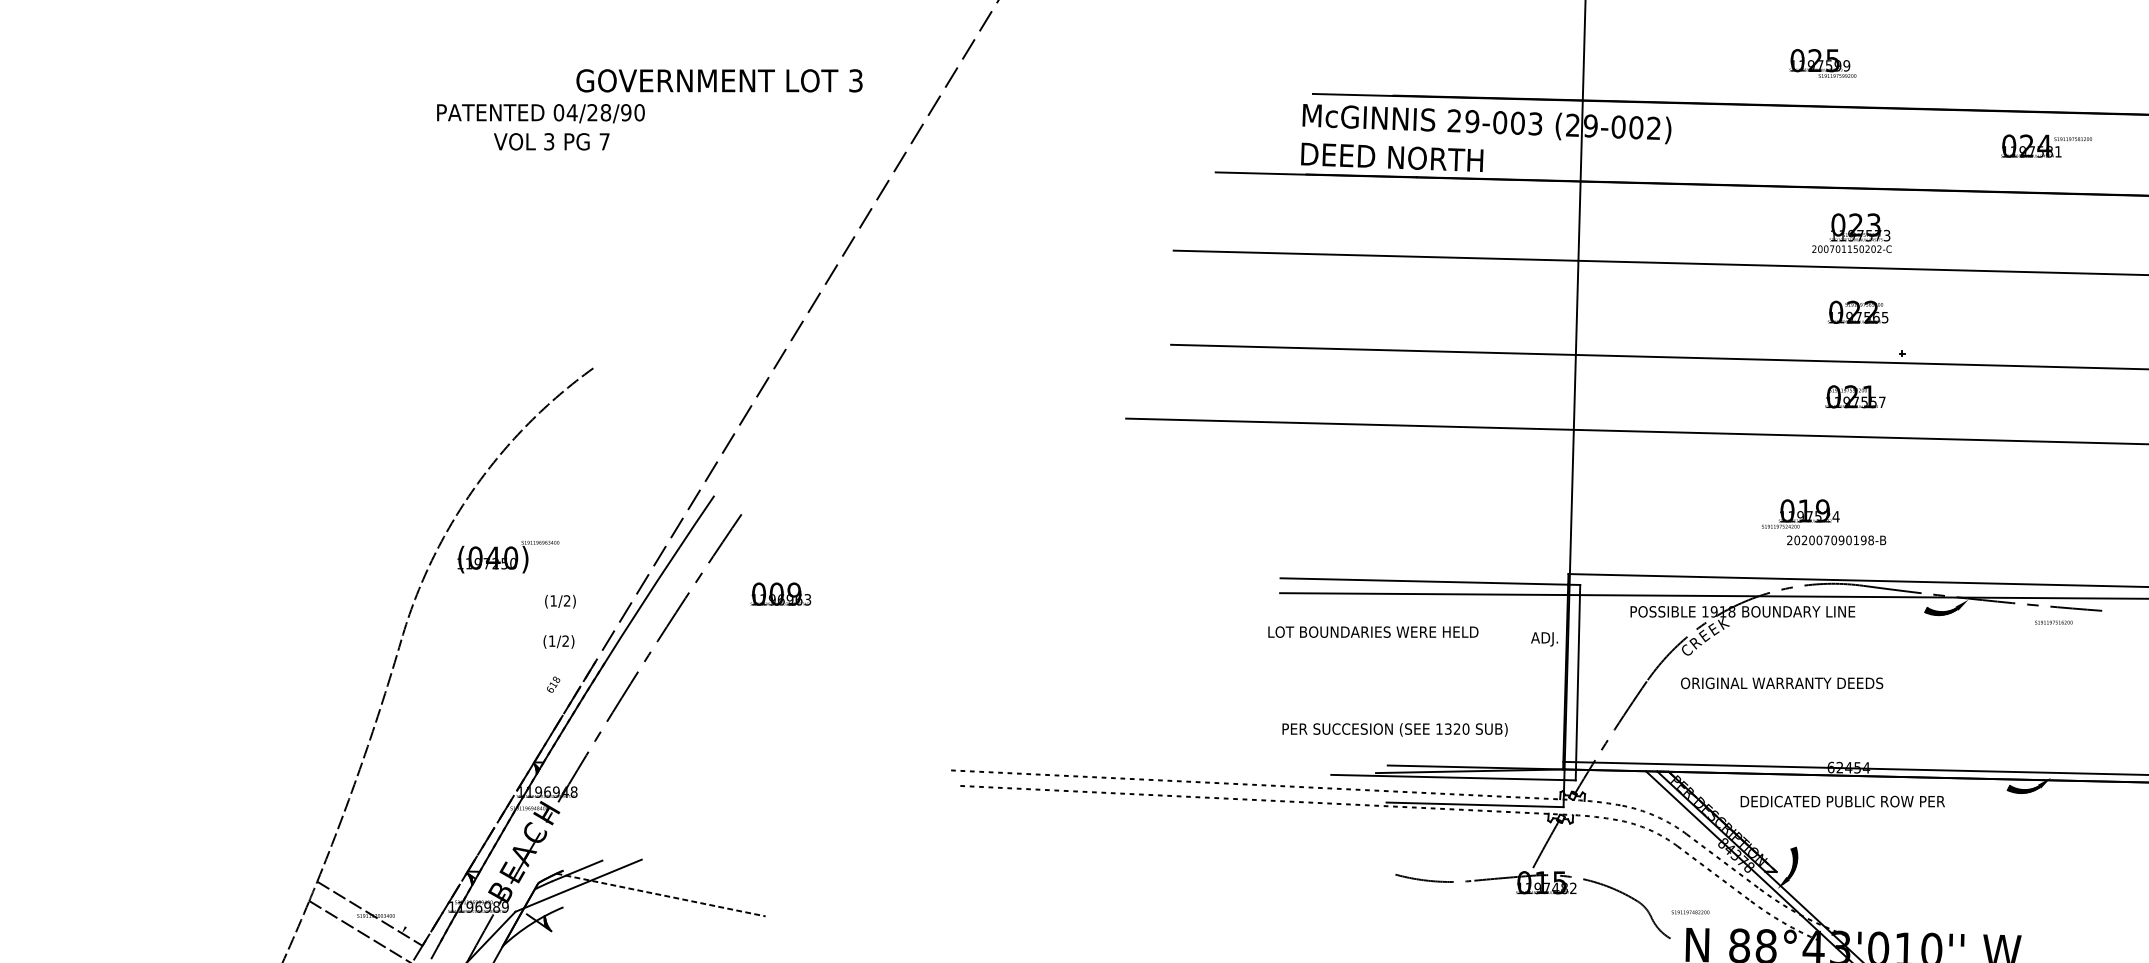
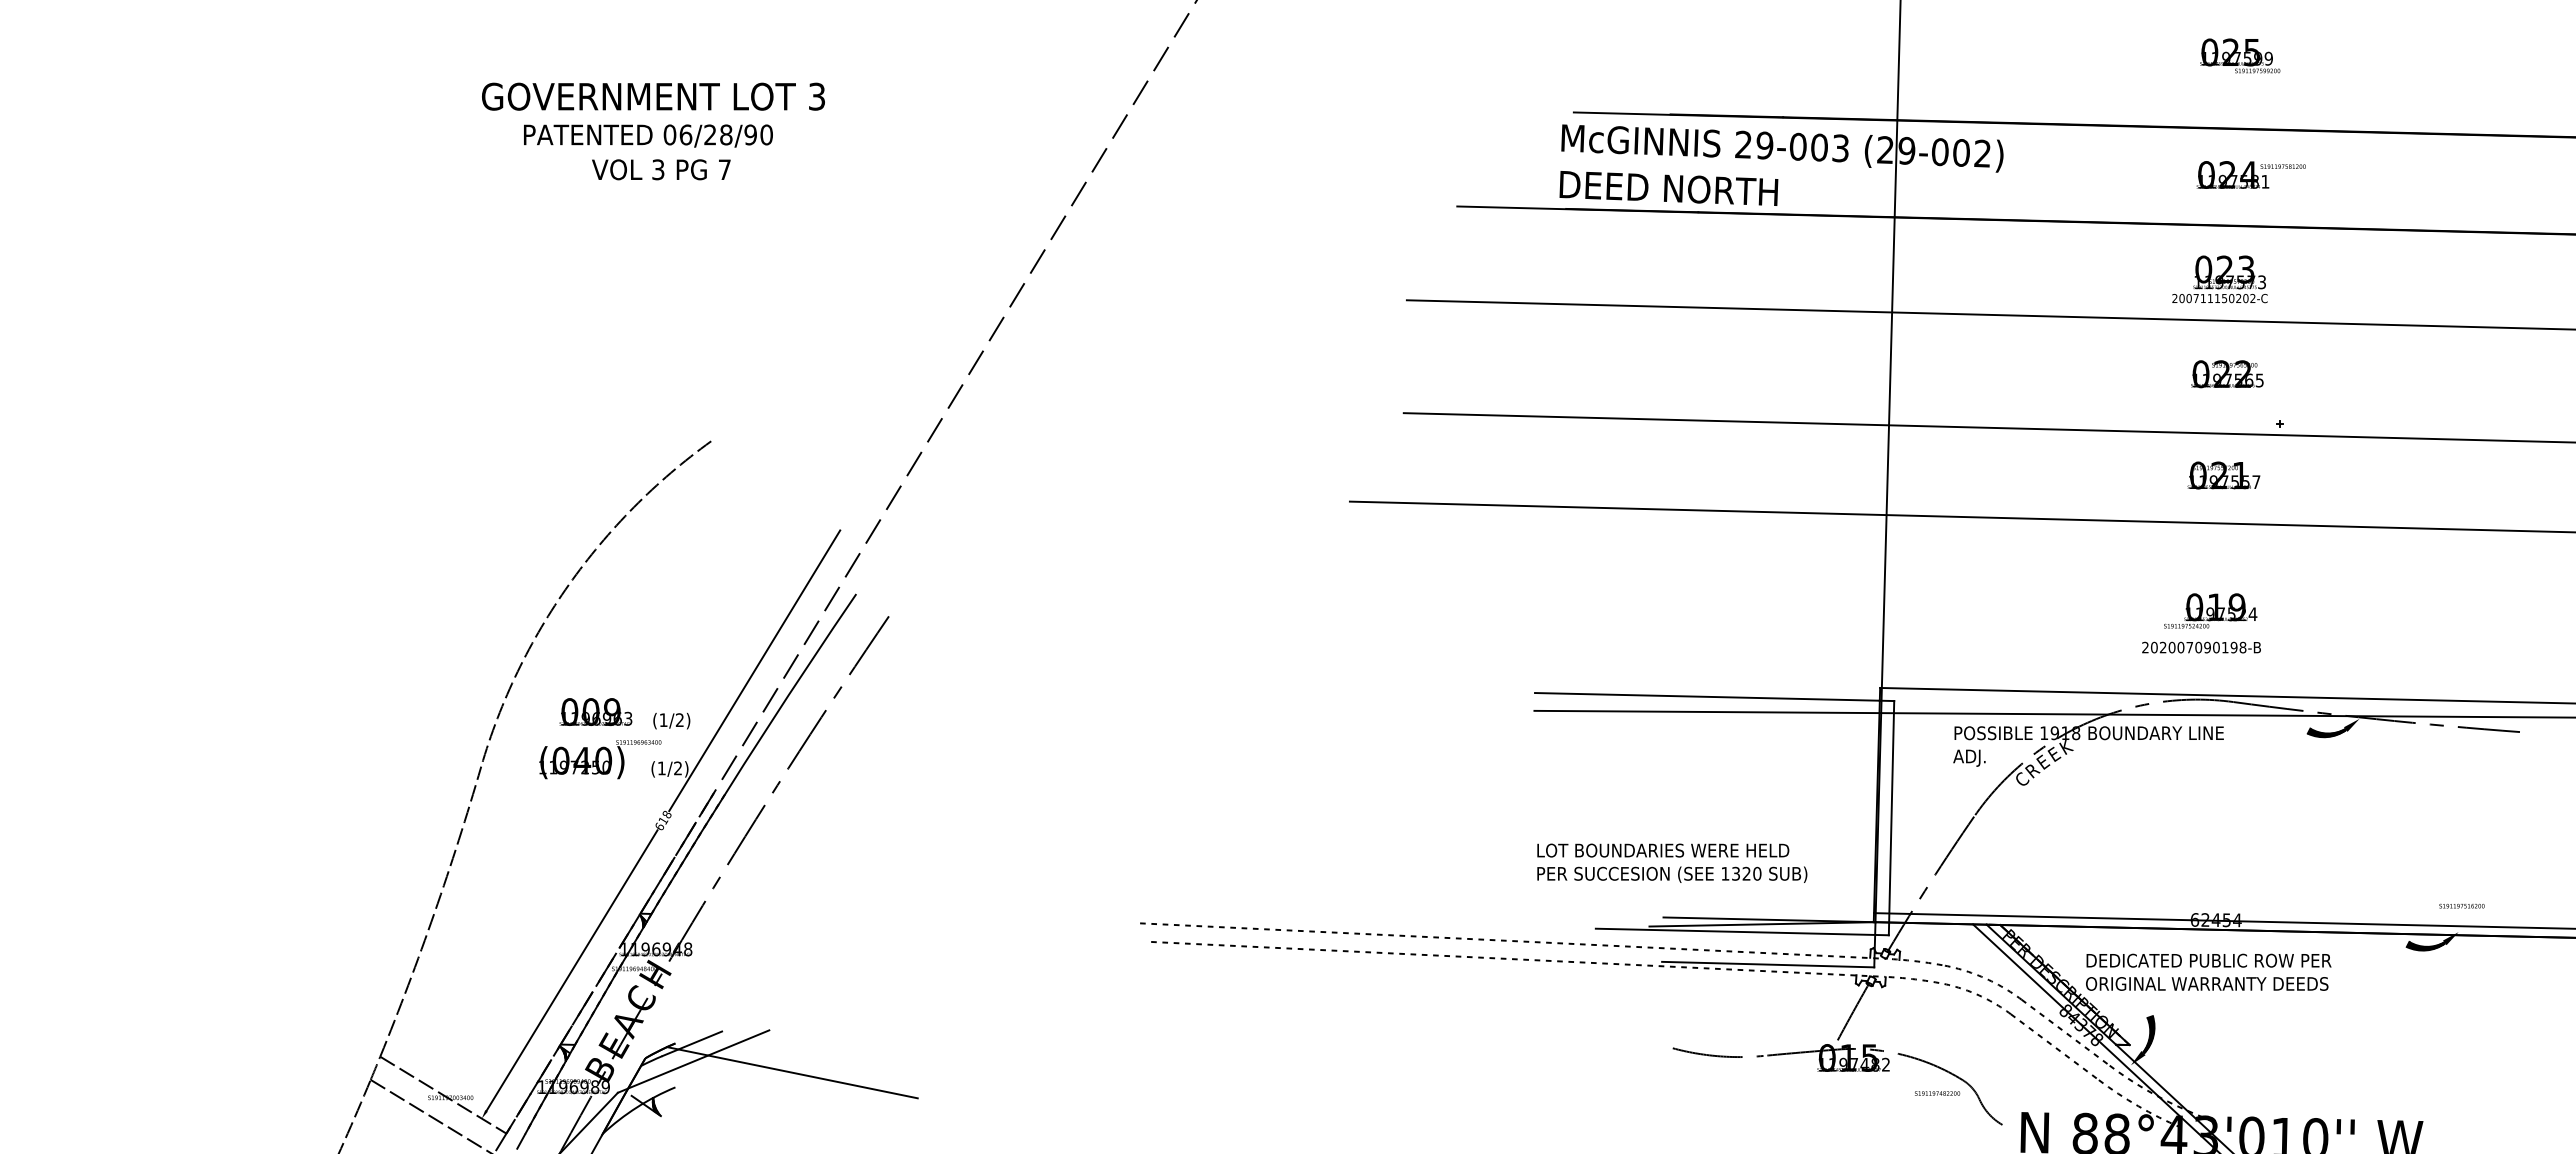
text: (1823, 63) -> (2240, 55), moved
text: (719, 80) -> (653, 96), moved
text: (571, 112) -> (685, 134), 04/28/90 -> 06/28/90
text: (2045, 145) -> (2250, 174), moved
text: (1838, 249) -> (2203, 298), 200701150202-C -> 200711150202-C
text: (1800, 513) -> (2210, 610), moved
text: (508, 556) -> (600, 759), moved
line: (629, 559) -> (754, 670), added
text: (780, 593) -> (595, 711), moved
text: (2053, 622) -> (2461, 905), moved
text: (1373, 632) -> (1663, 850), moved
text: (1544, 638) -> (1969, 757), moved
text: (1782, 682) -> (2207, 983), moved
line: (476, 809) -> (571, 970), added
line: (661, 894) -> (792, 1072), dashed -> solid
text: (1690, 912) -> (1937, 1093), moved

